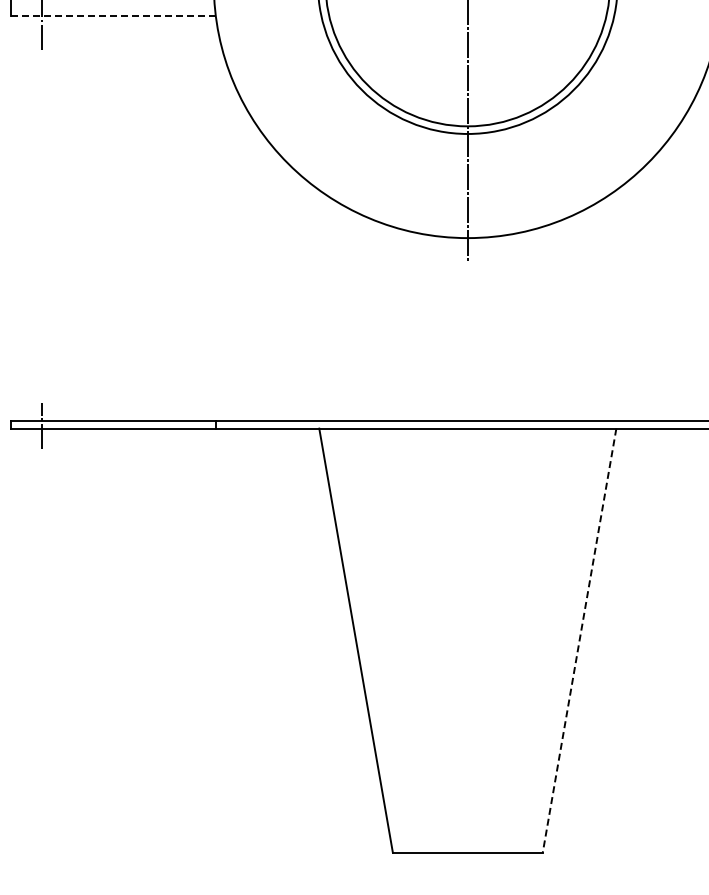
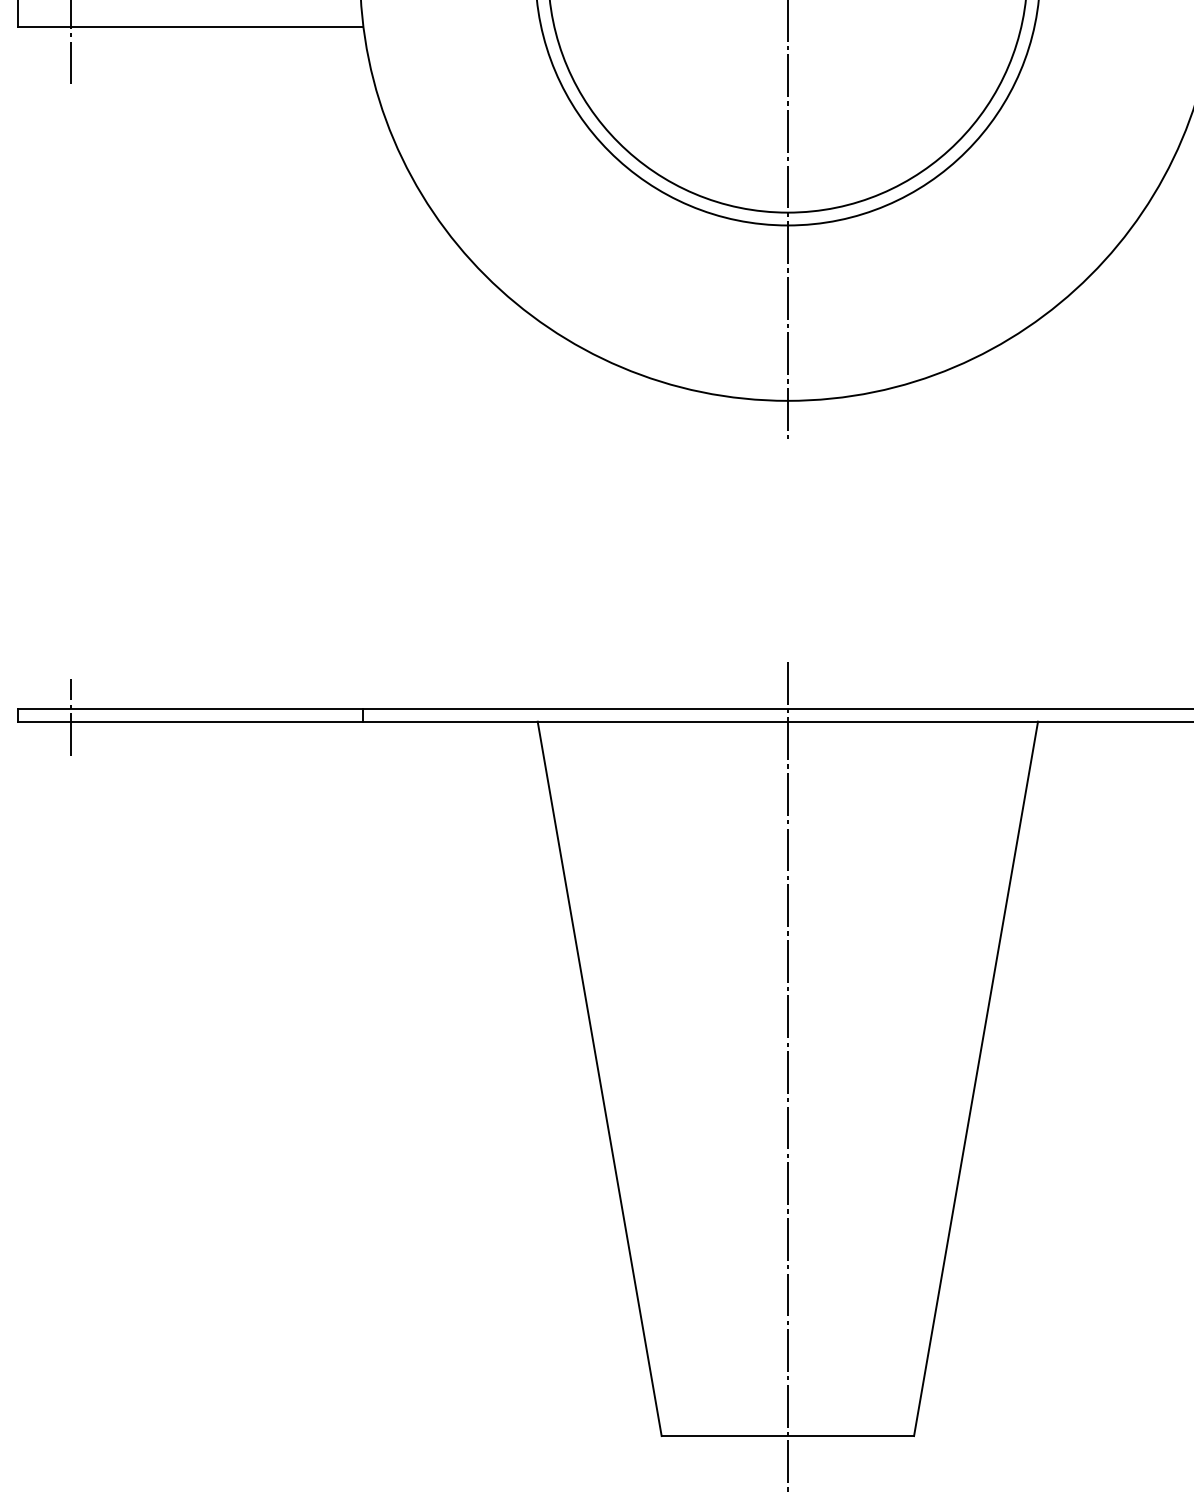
line: (113, 15) -> (191, 25), dashed -> solid
line: (467, 640) -> (787, 1078), added
line: (579, 641) -> (975, 1080), dashed -> solid

